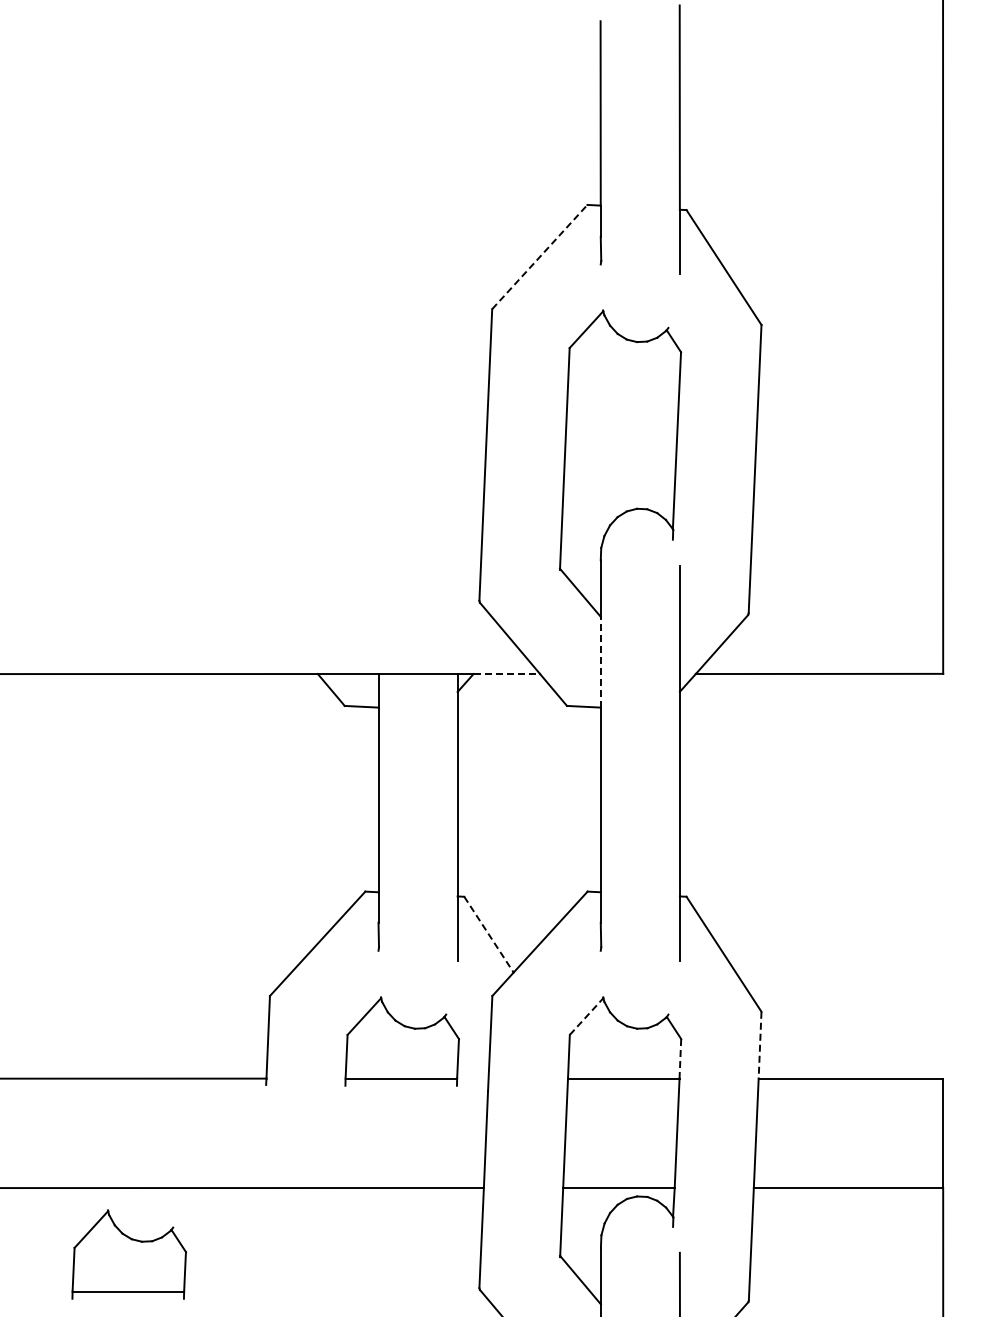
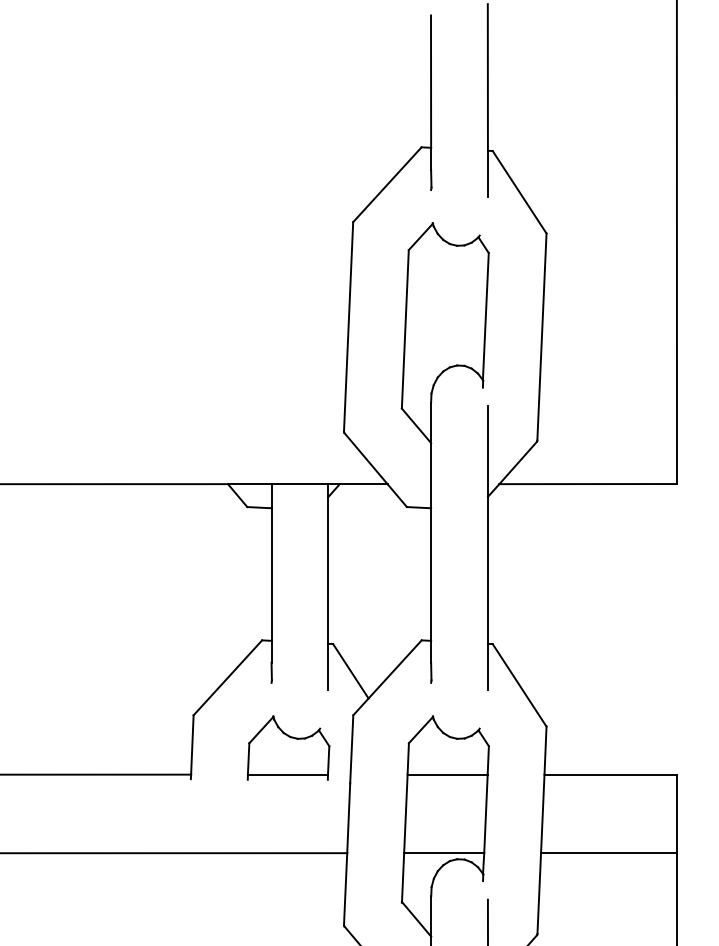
line: (539, 257) -> (387, 185), dashed -> solid
line: (600, 661) -> (430, 475), dashed -> solid
line: (507, 674) -> (364, 484), dashed -> solid
line: (489, 935) -> (351, 671), dashed -> solid
line: (586, 1016) -> (420, 730), dashed -> solid
line: (760, 1045) -> (545, 750), dashed -> solid
line: (680, 1058) -> (488, 760), dashed -> solid
part: (128, 1254) -> (92, 900), removed

